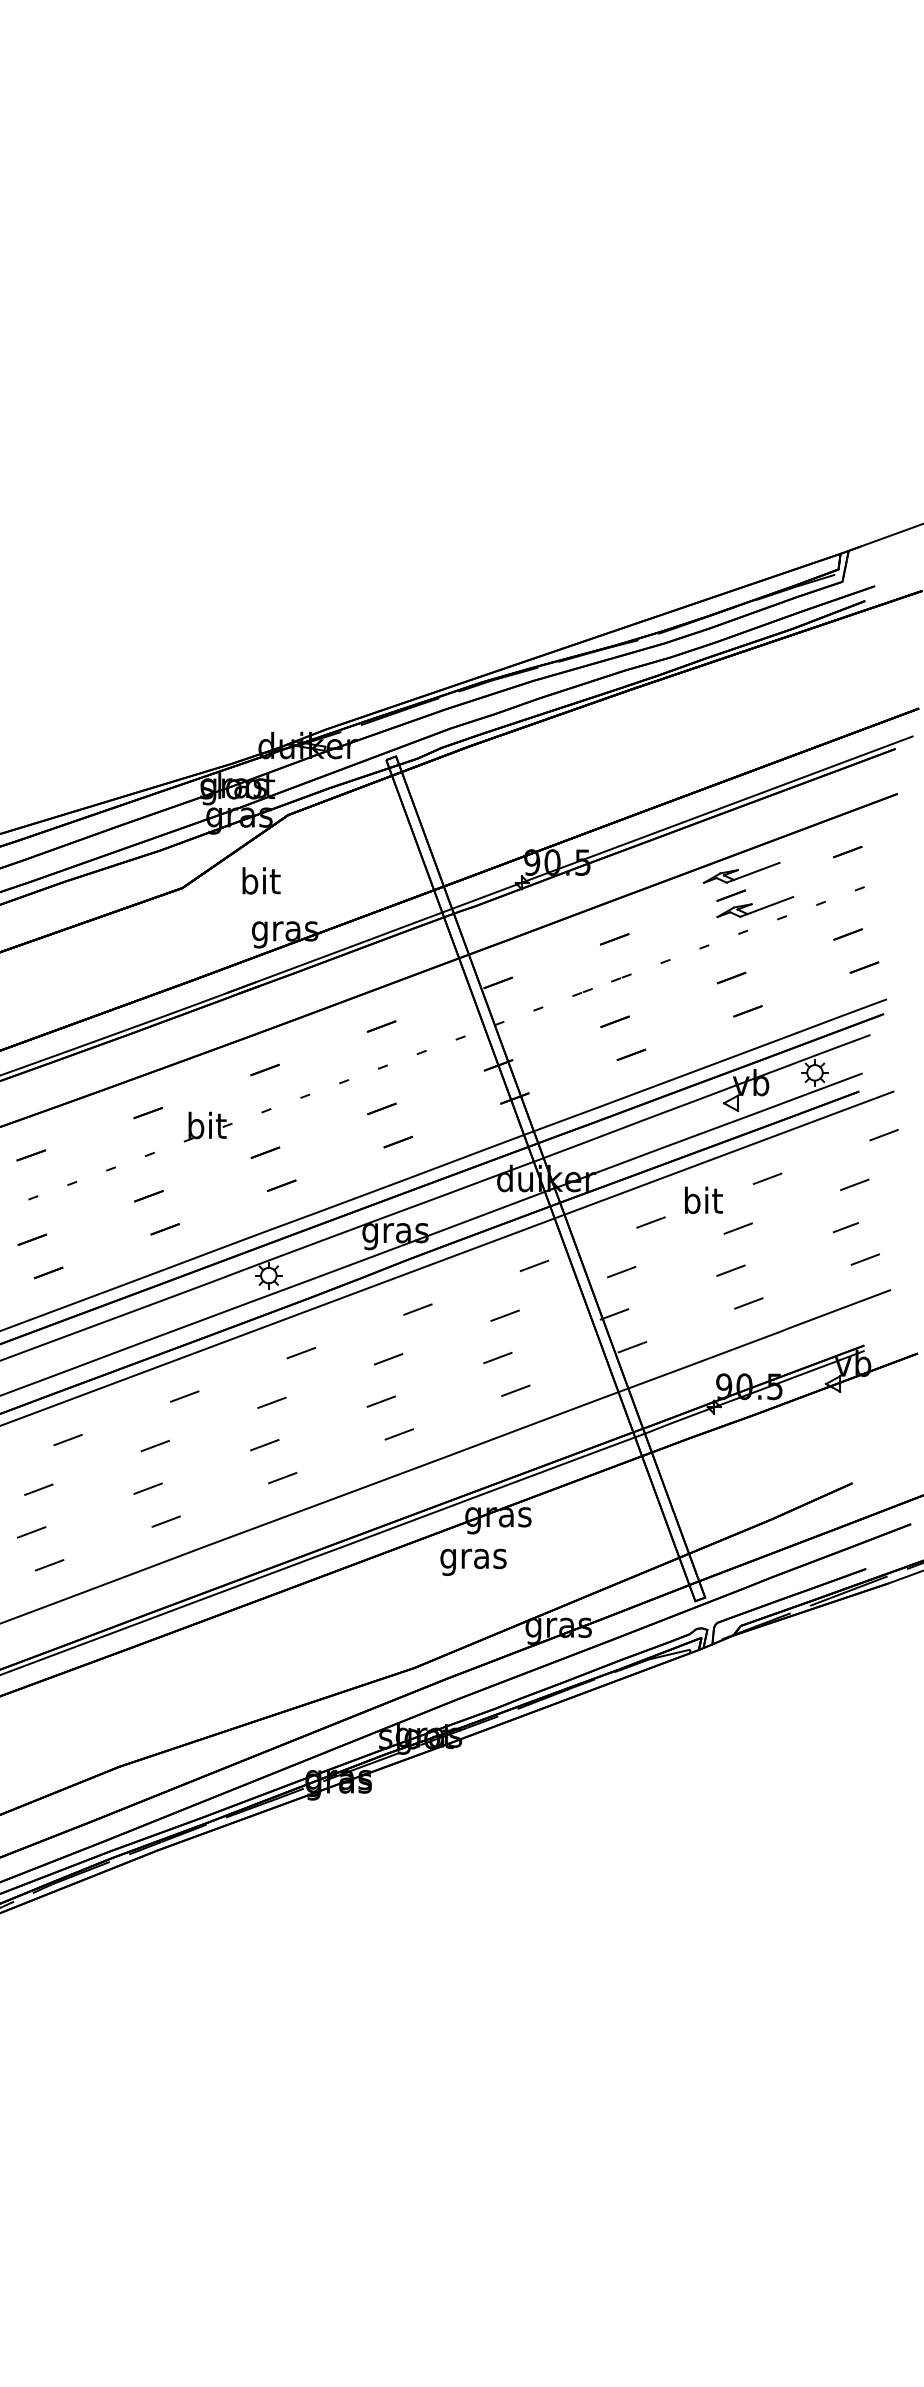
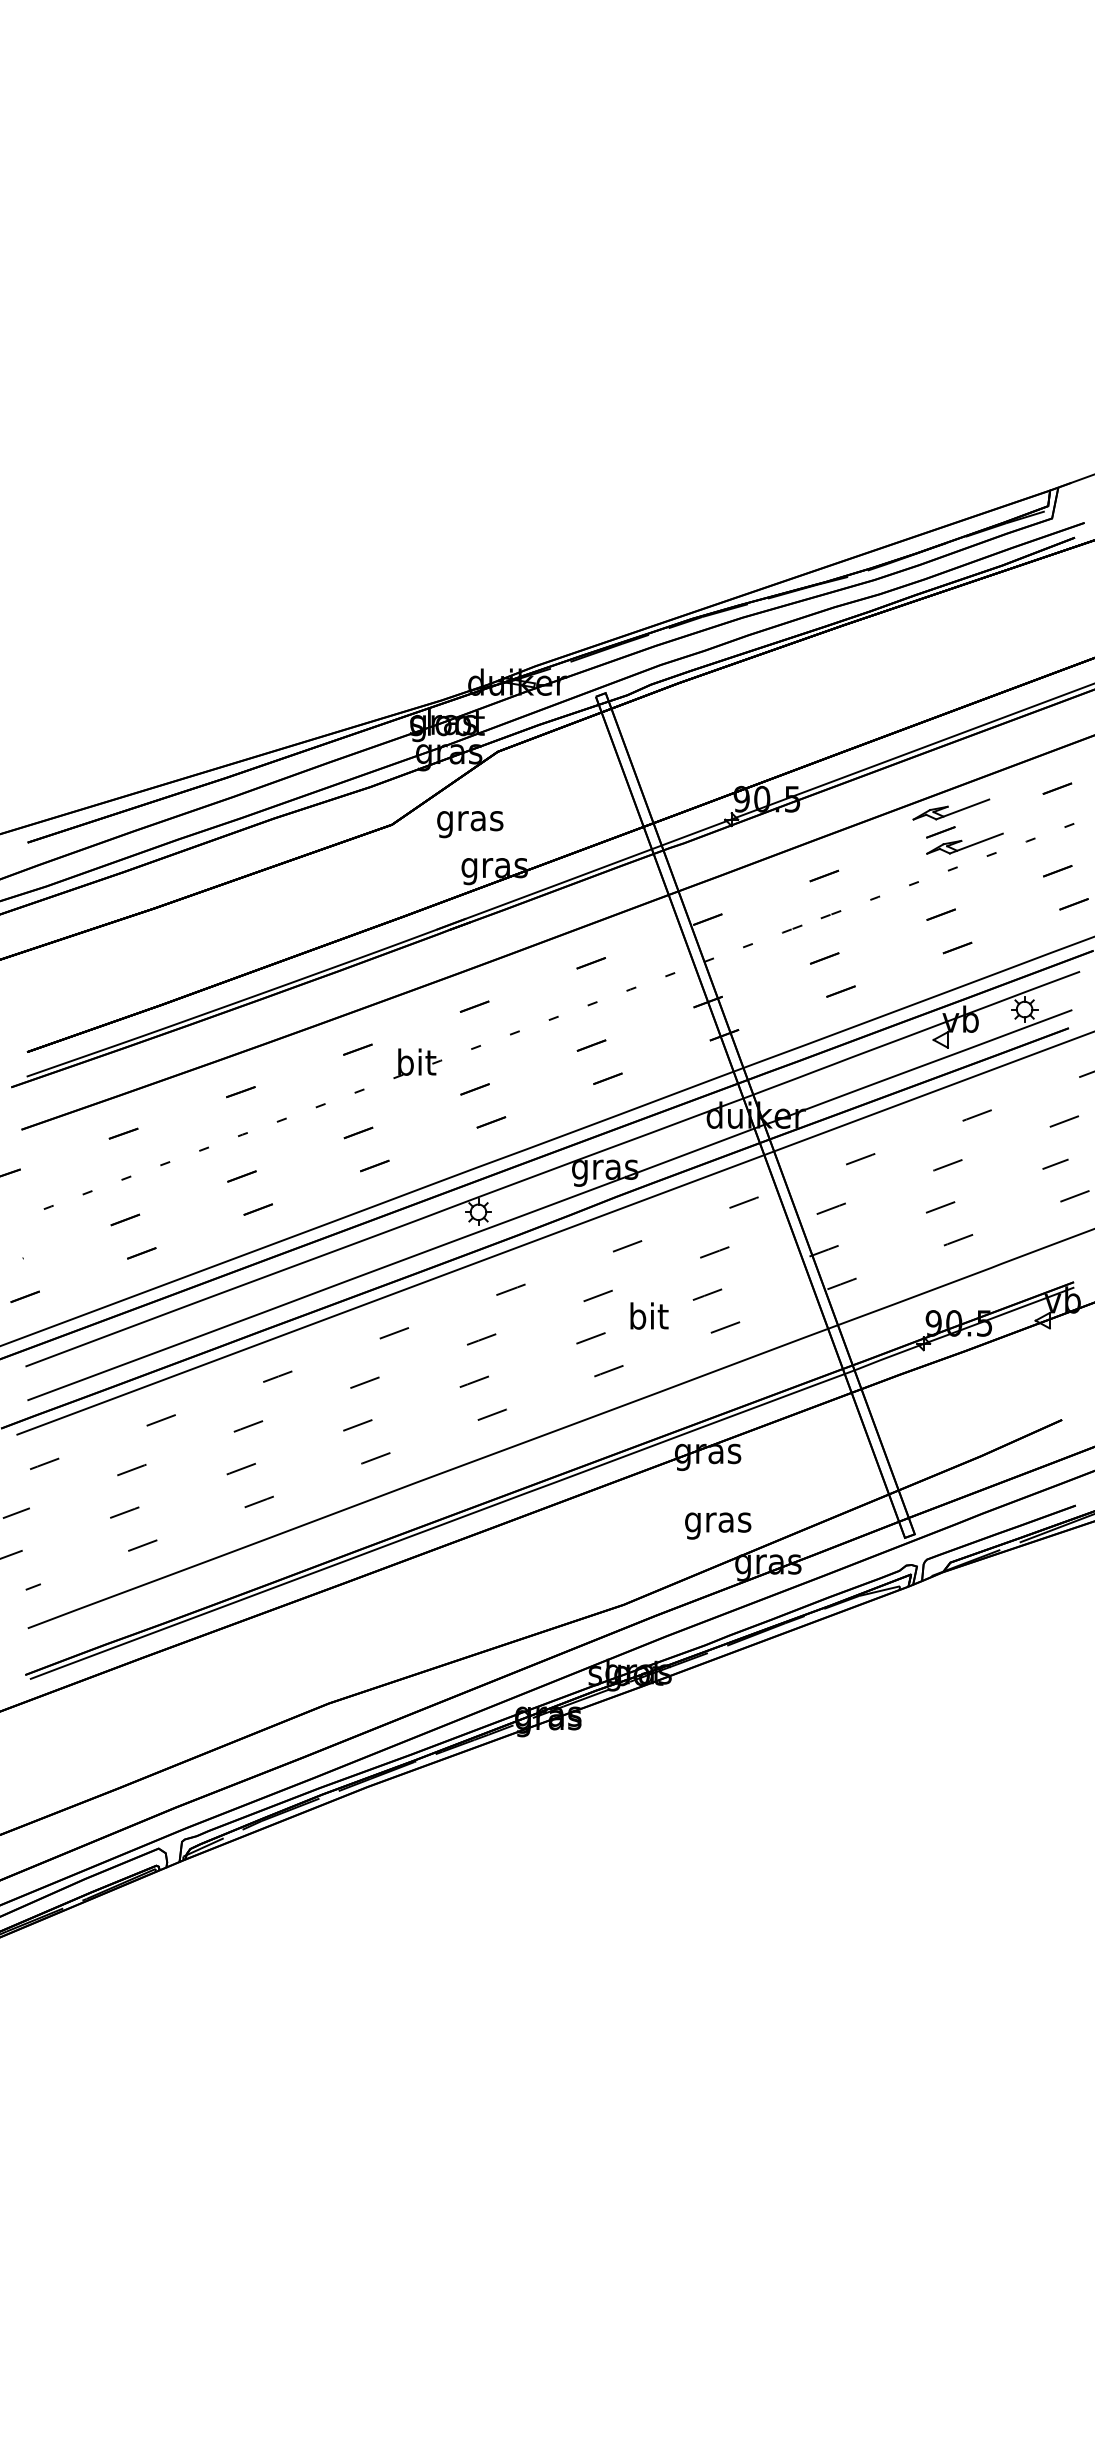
text: (260, 883) -> (470, 820), bit -> gras
text: (703, 1199) -> (649, 1315), moved
text: (473, 1561) -> (718, 1525), moved

